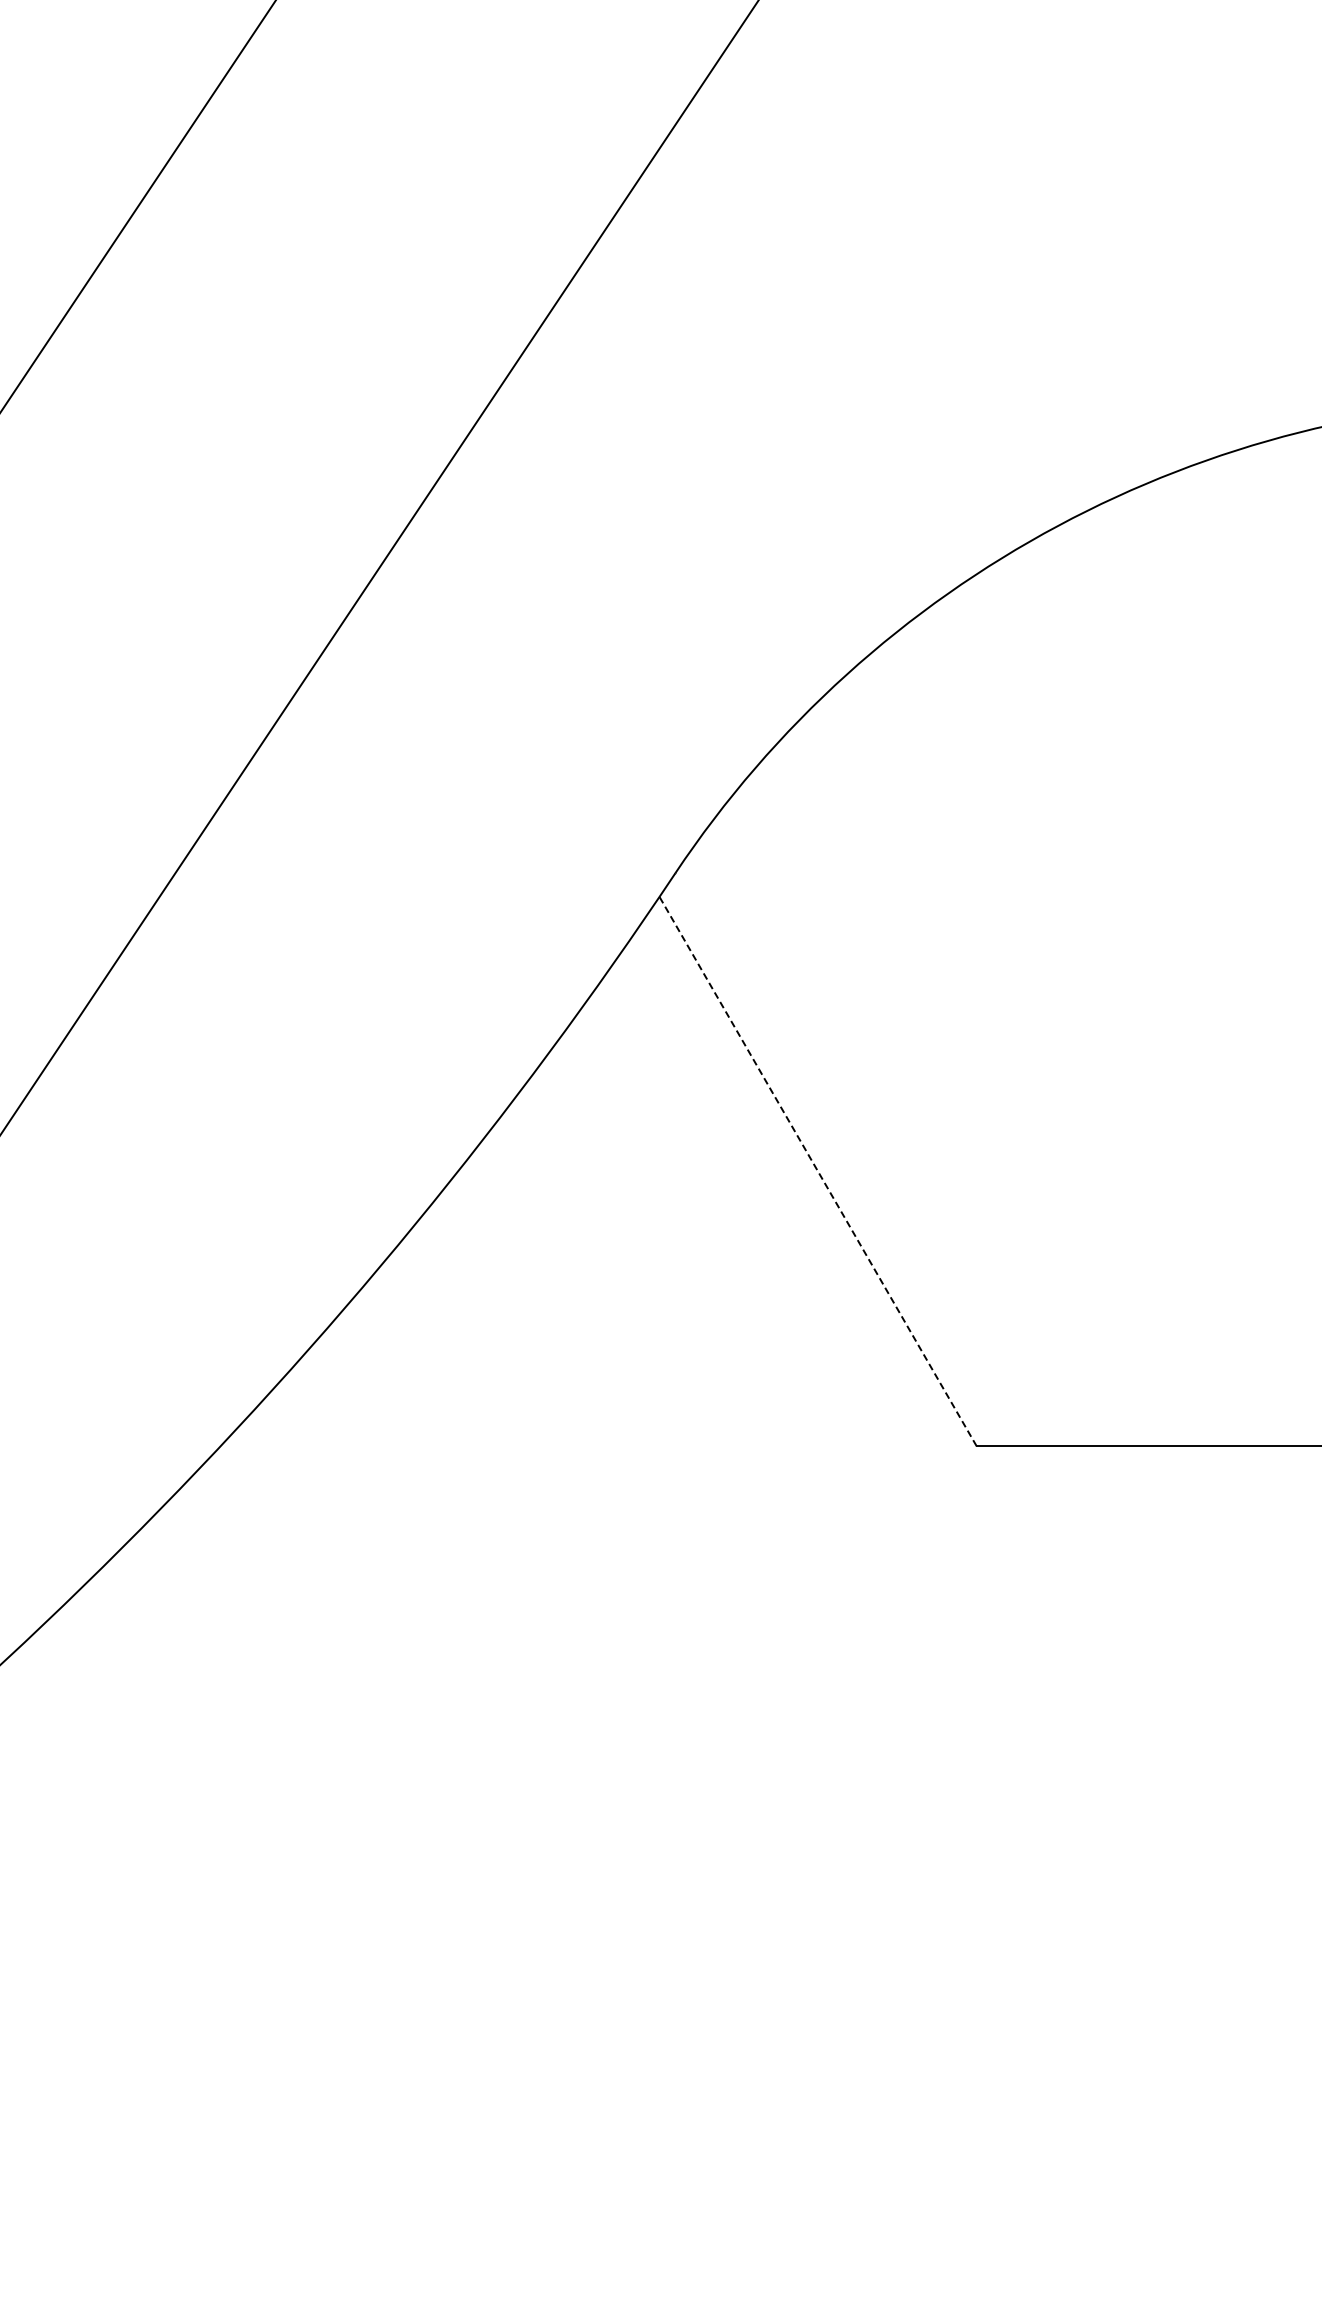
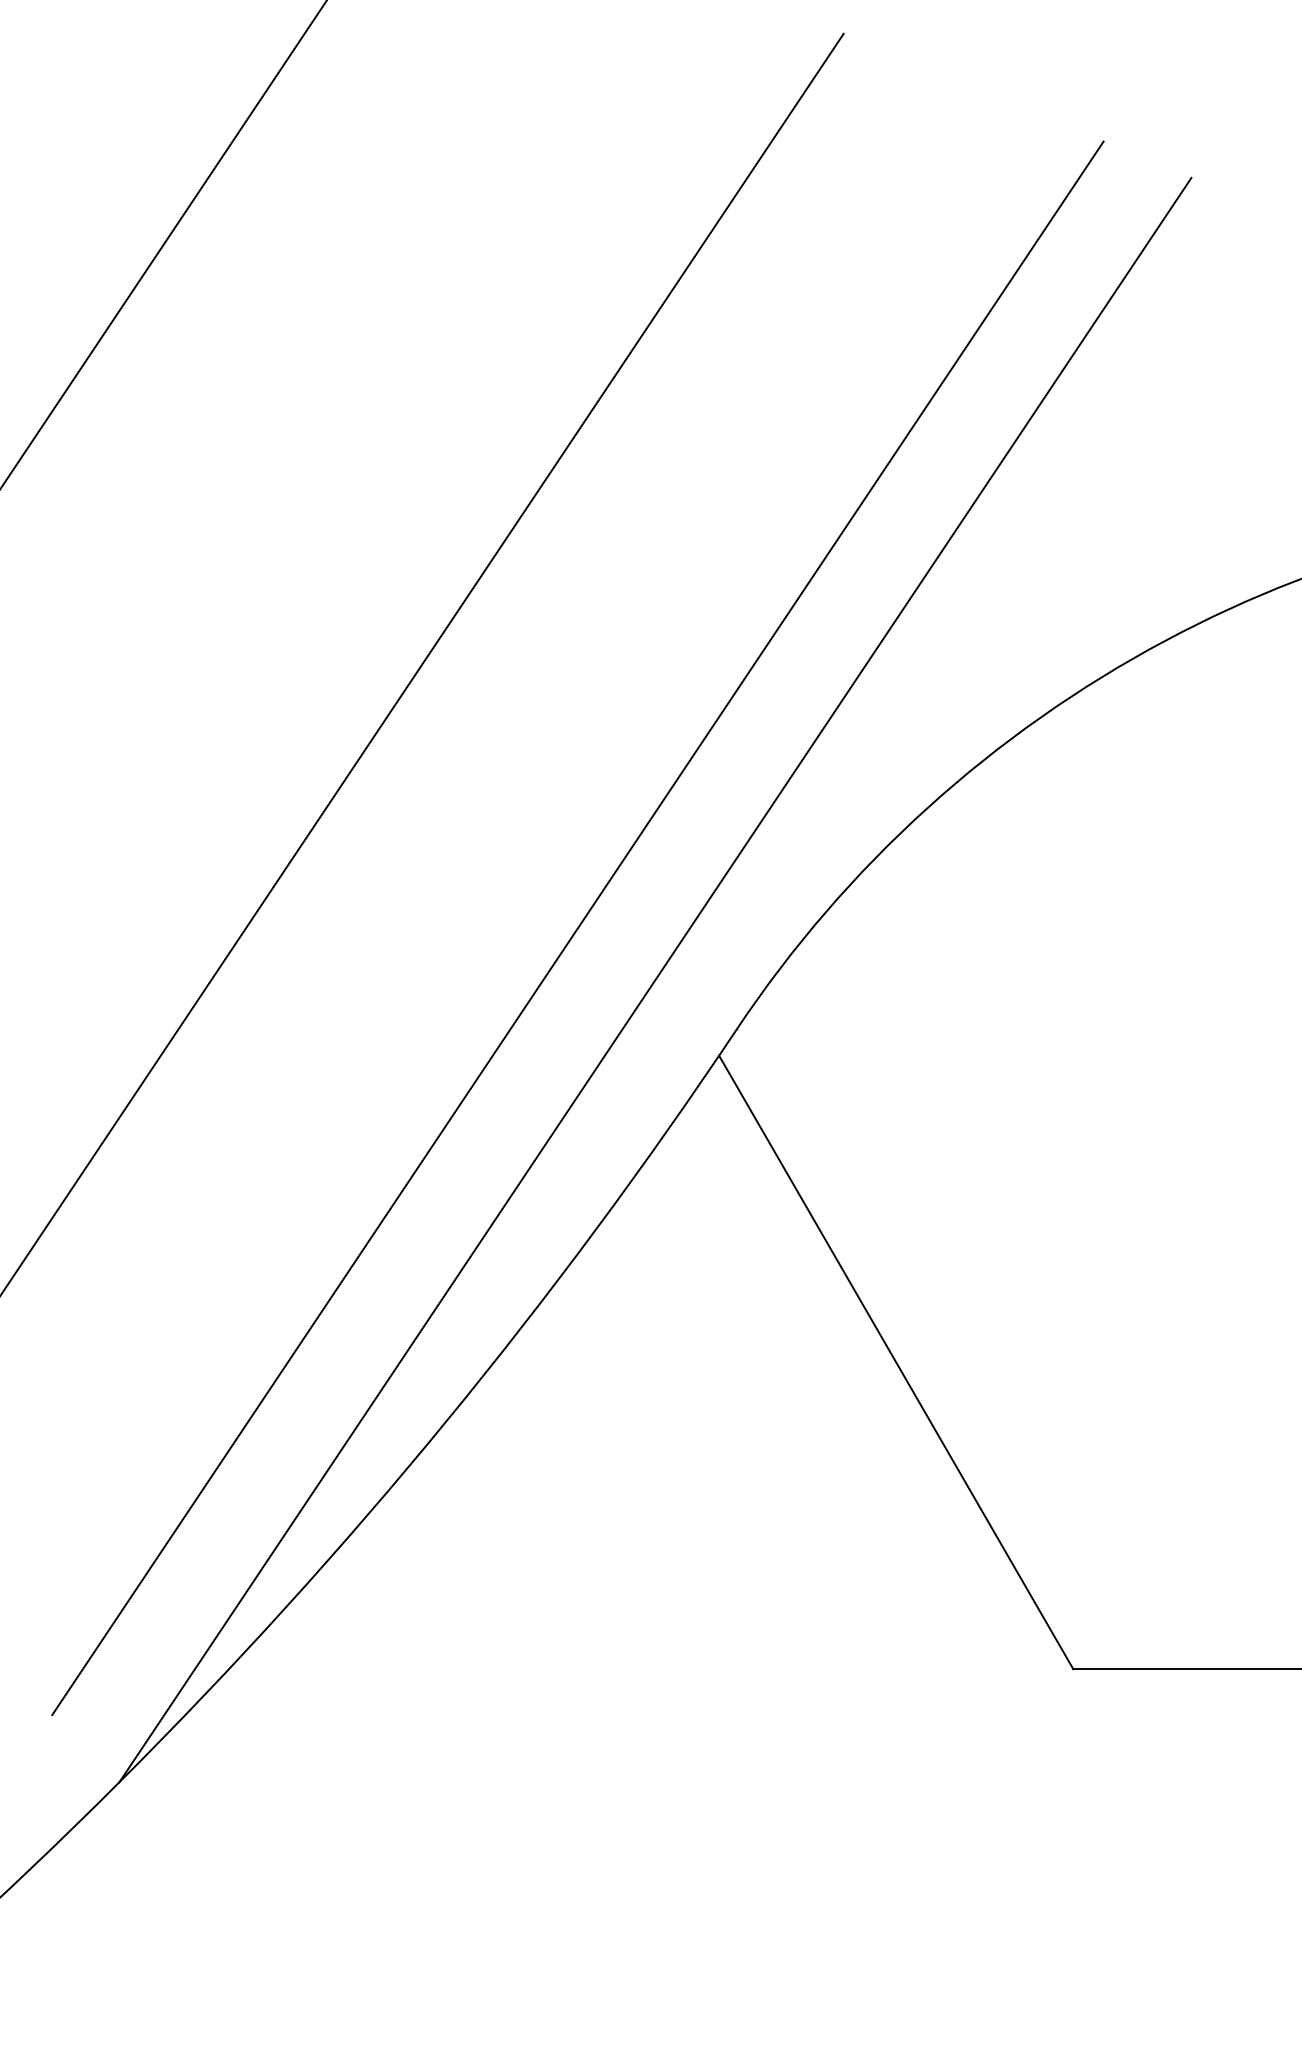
line: (532, 782) -> (577, 927), added
line: (602, 828) -> (655, 979), added
line: (817, 1171) -> (895, 1362), dashed -> solid

